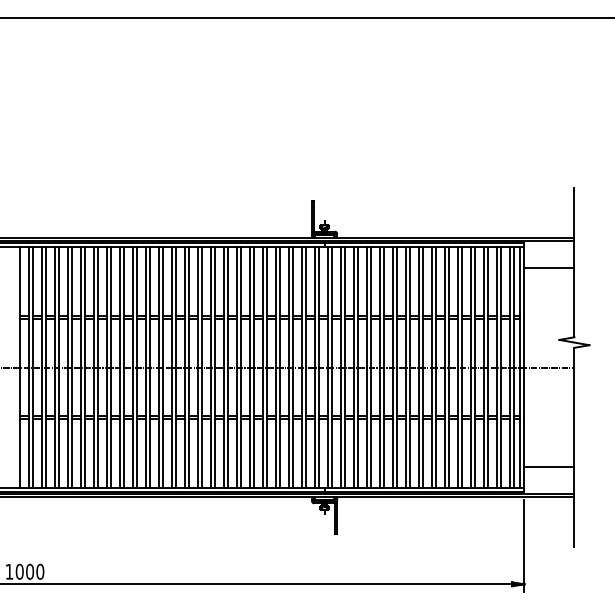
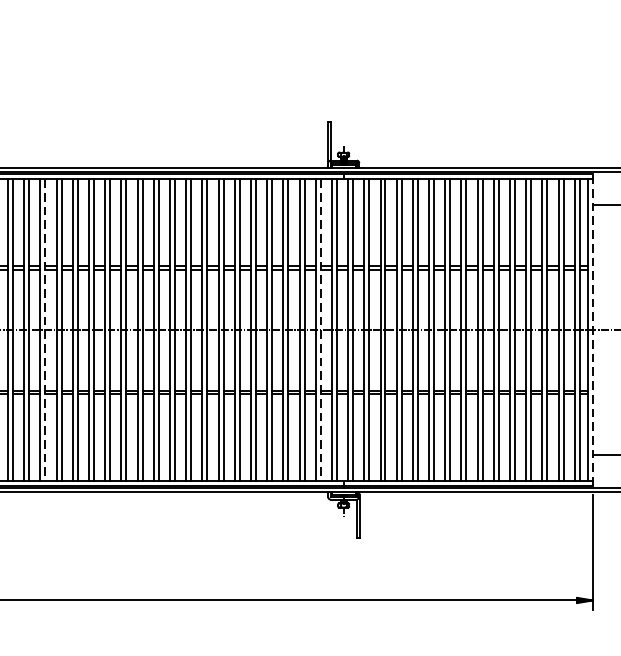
line: (85, 367) -> (45, 330), solid -> dashed
line: (306, 367) -> (321, 330), solid -> dashed
line: (524, 367) -> (592, 330), solid -> dashed

